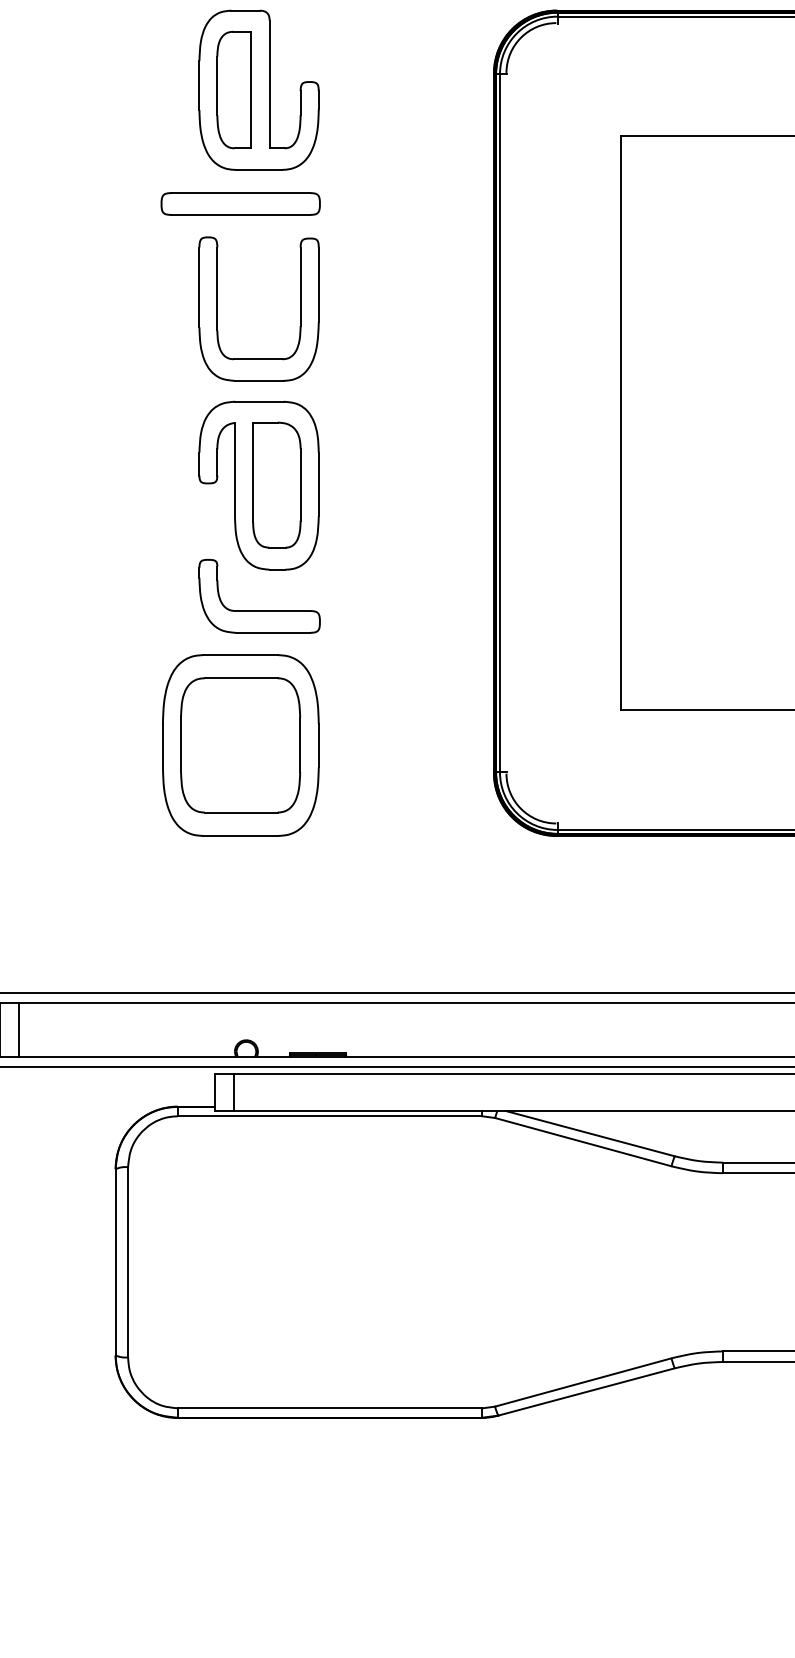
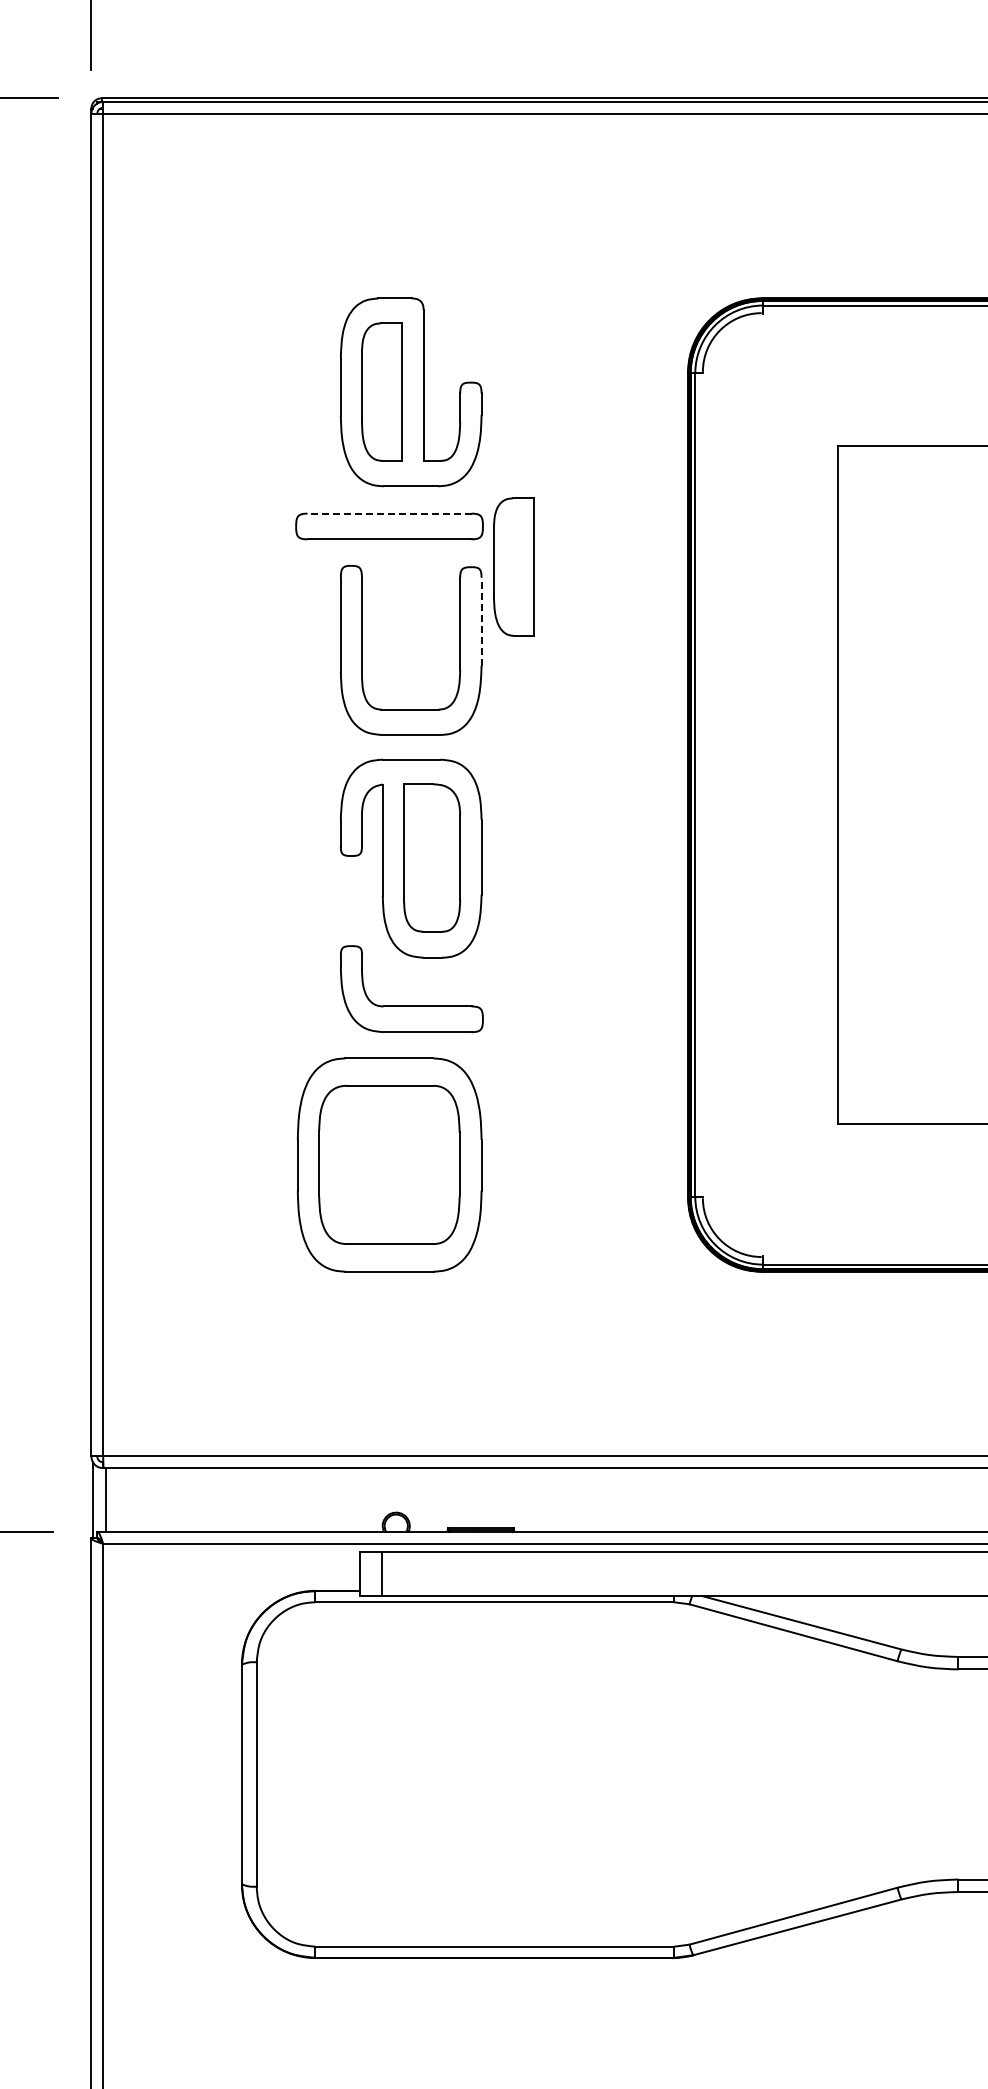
line: (240, 193) -> (389, 513), solid -> dashed
part: (345, 237) -> (513, 566), added
line: (318, 284) -> (481, 621), solid -> dashed
line: (19, 1029) -> (128, 1500), removed

